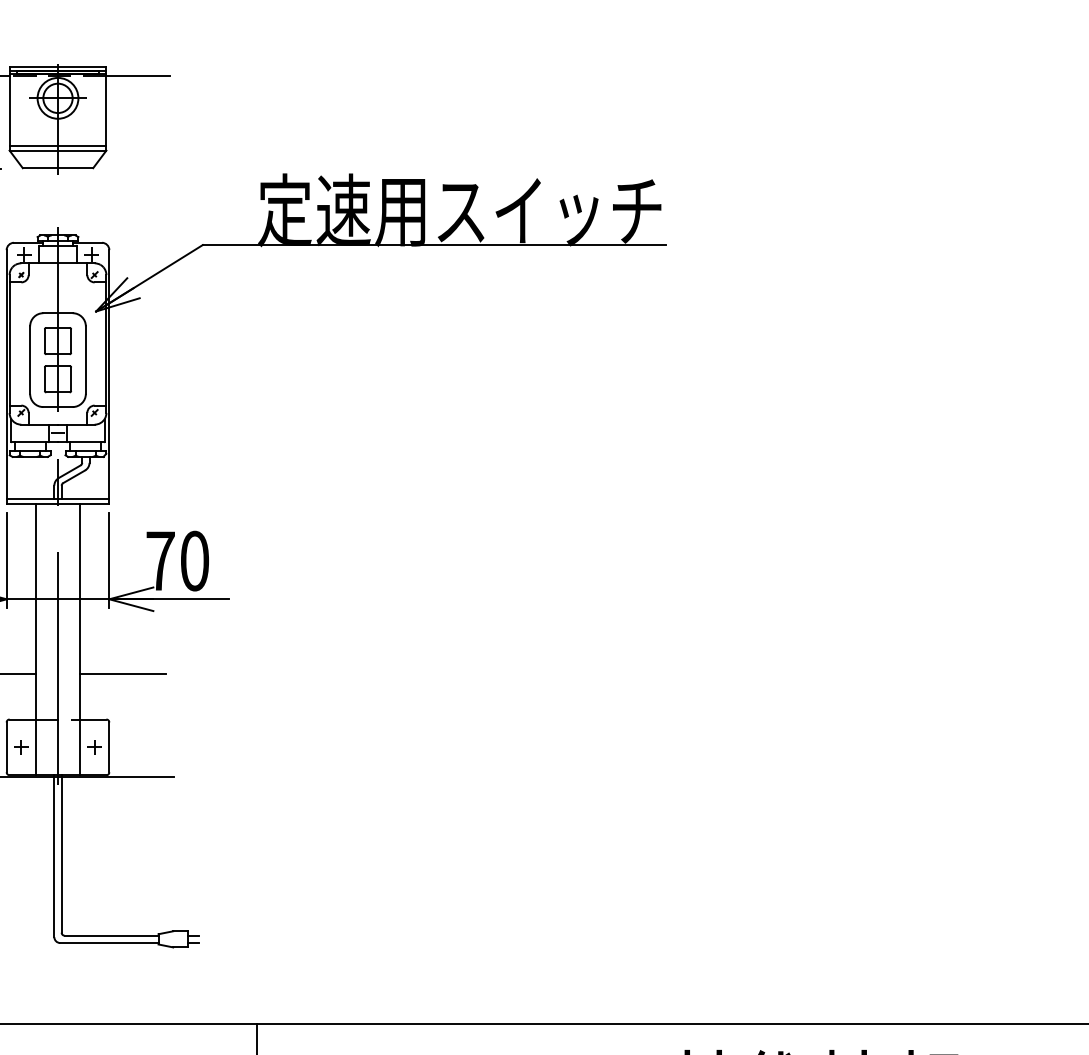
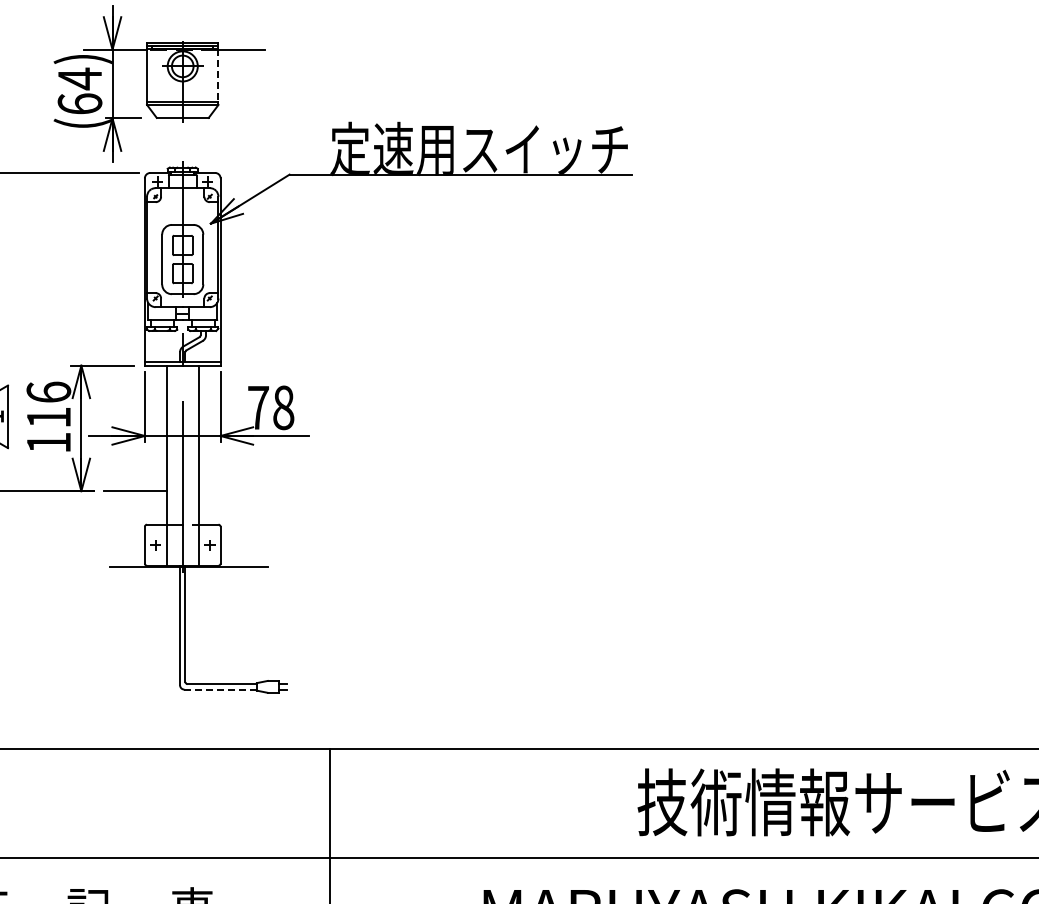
line: (106, 110) -> (218, 75), solid -> dashed
text: (194, 560) -> (283, 407), 70 -> 78
line: (122, 674) -> (230, 491), removed
line: (109, 942) -> (220, 689), solid -> dashed

